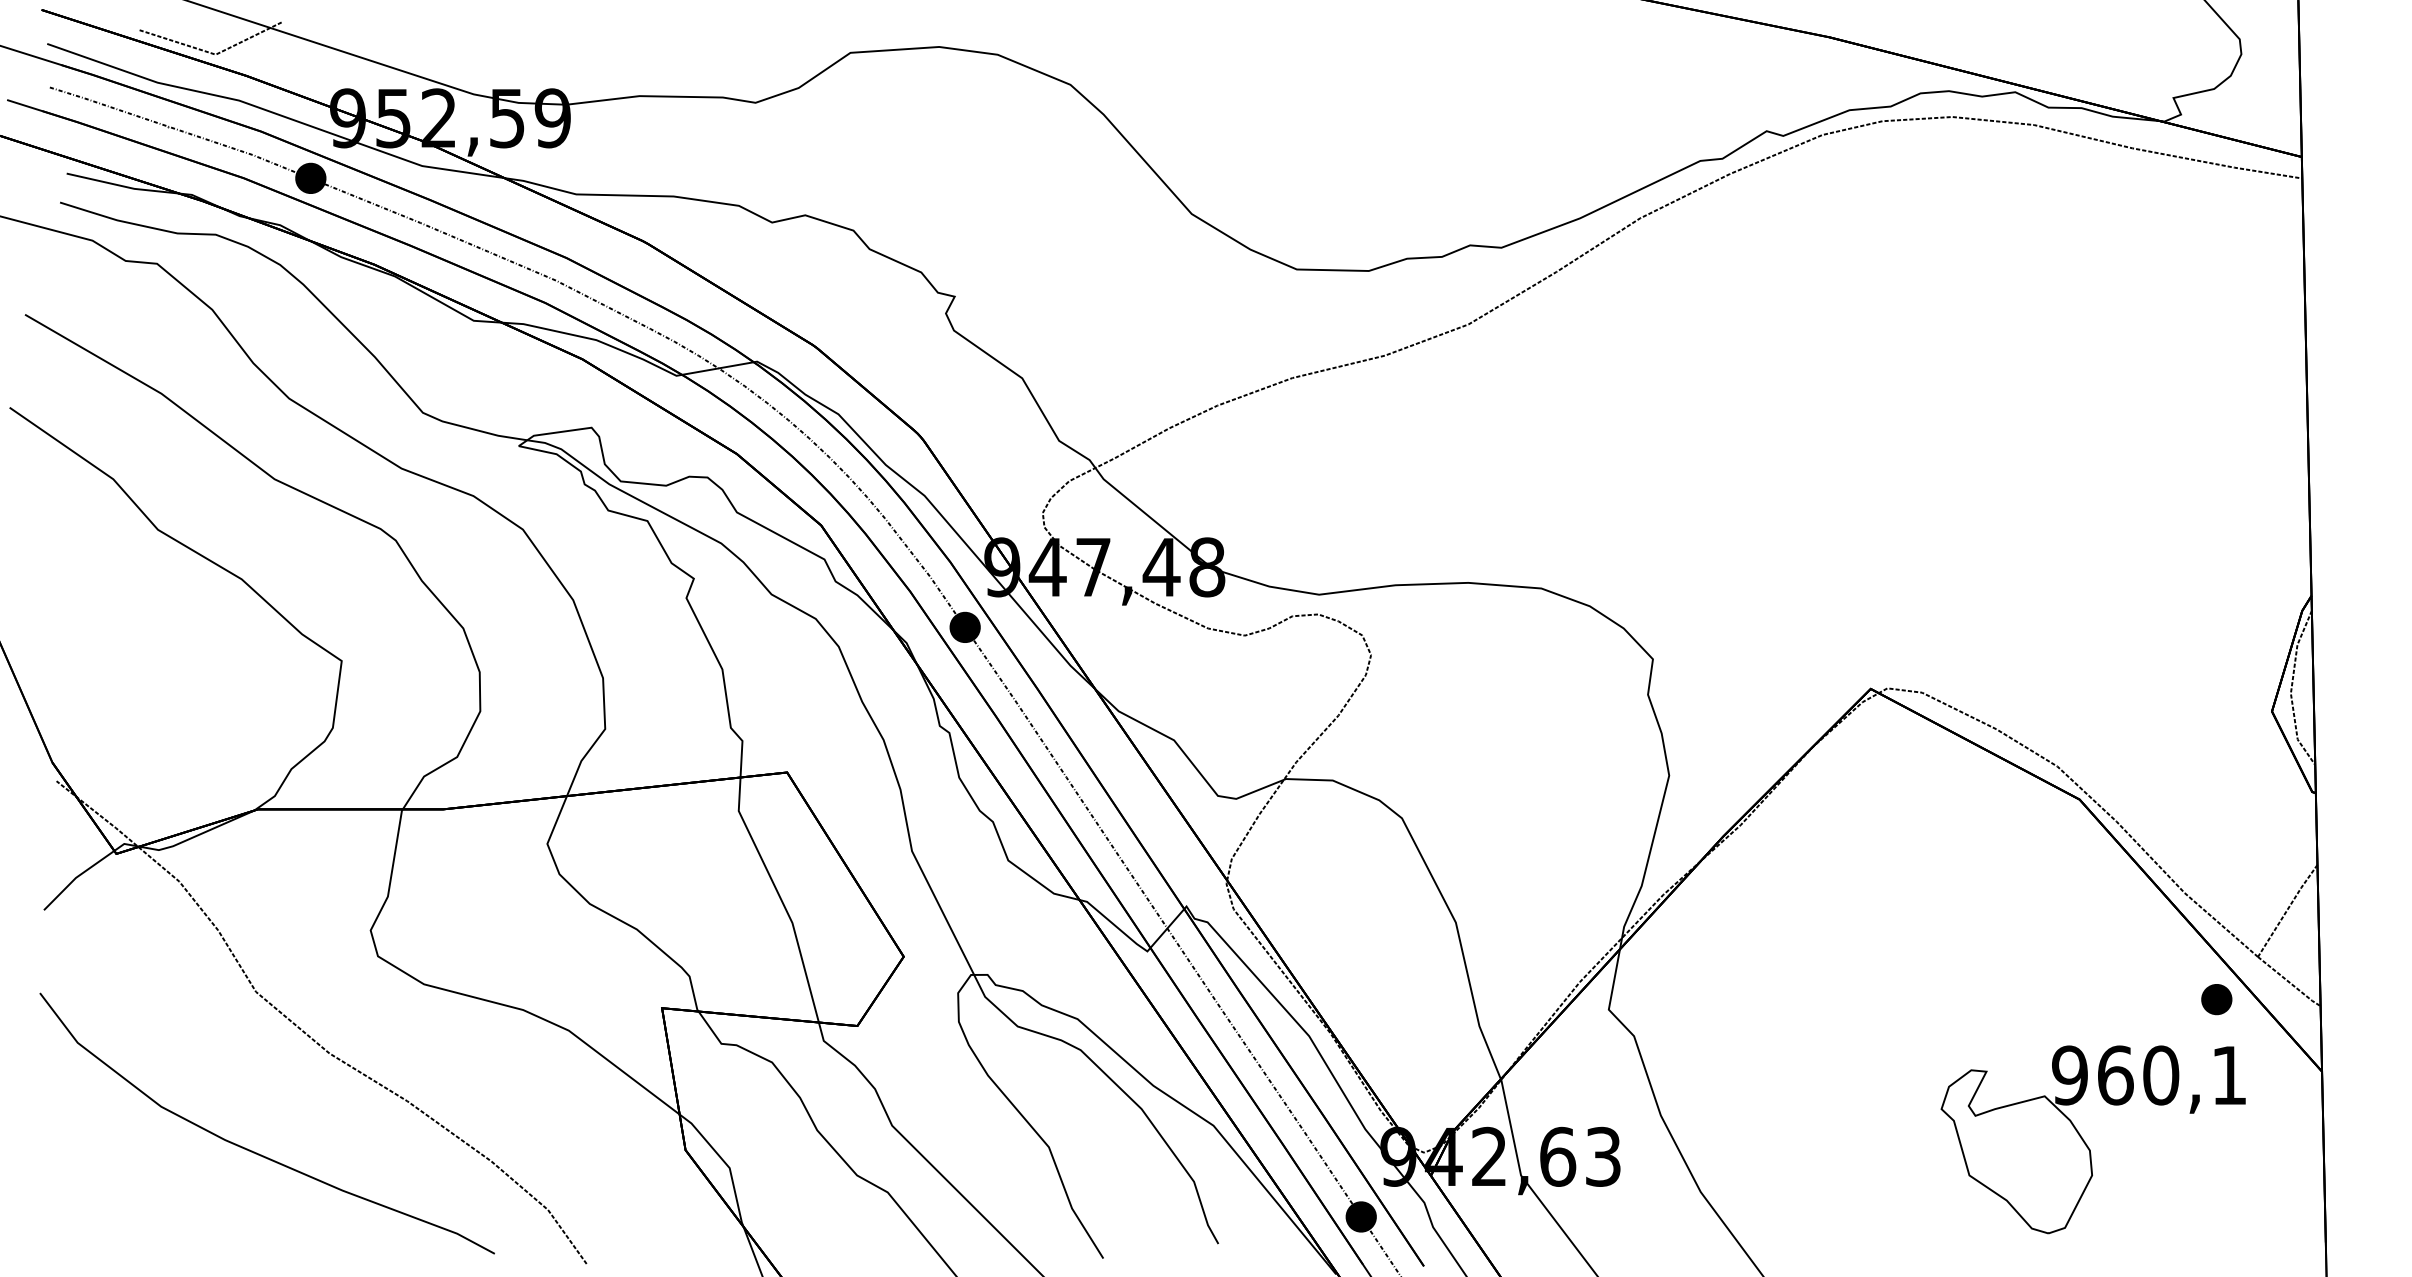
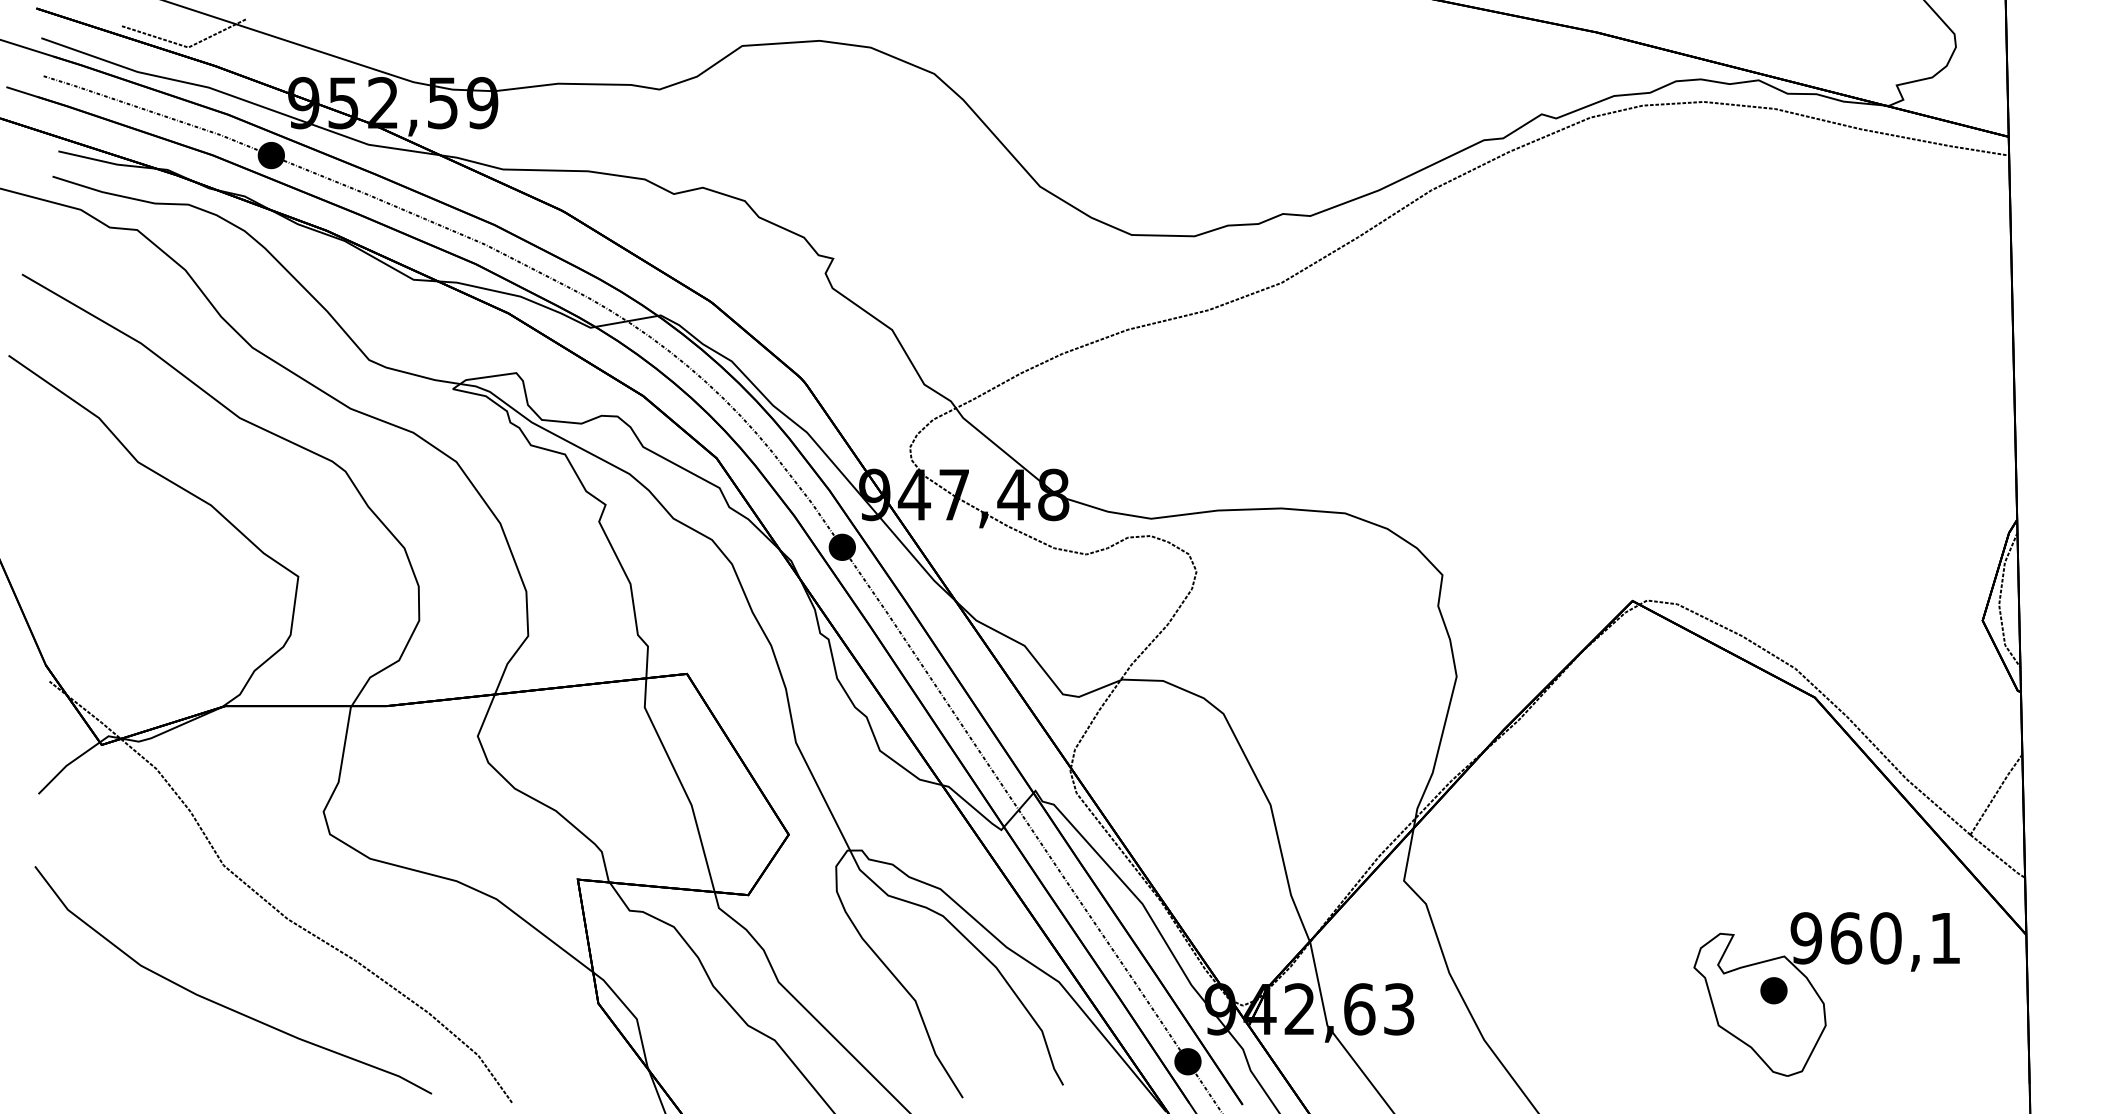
part: (2216, 999) -> (1773, 990), moved

